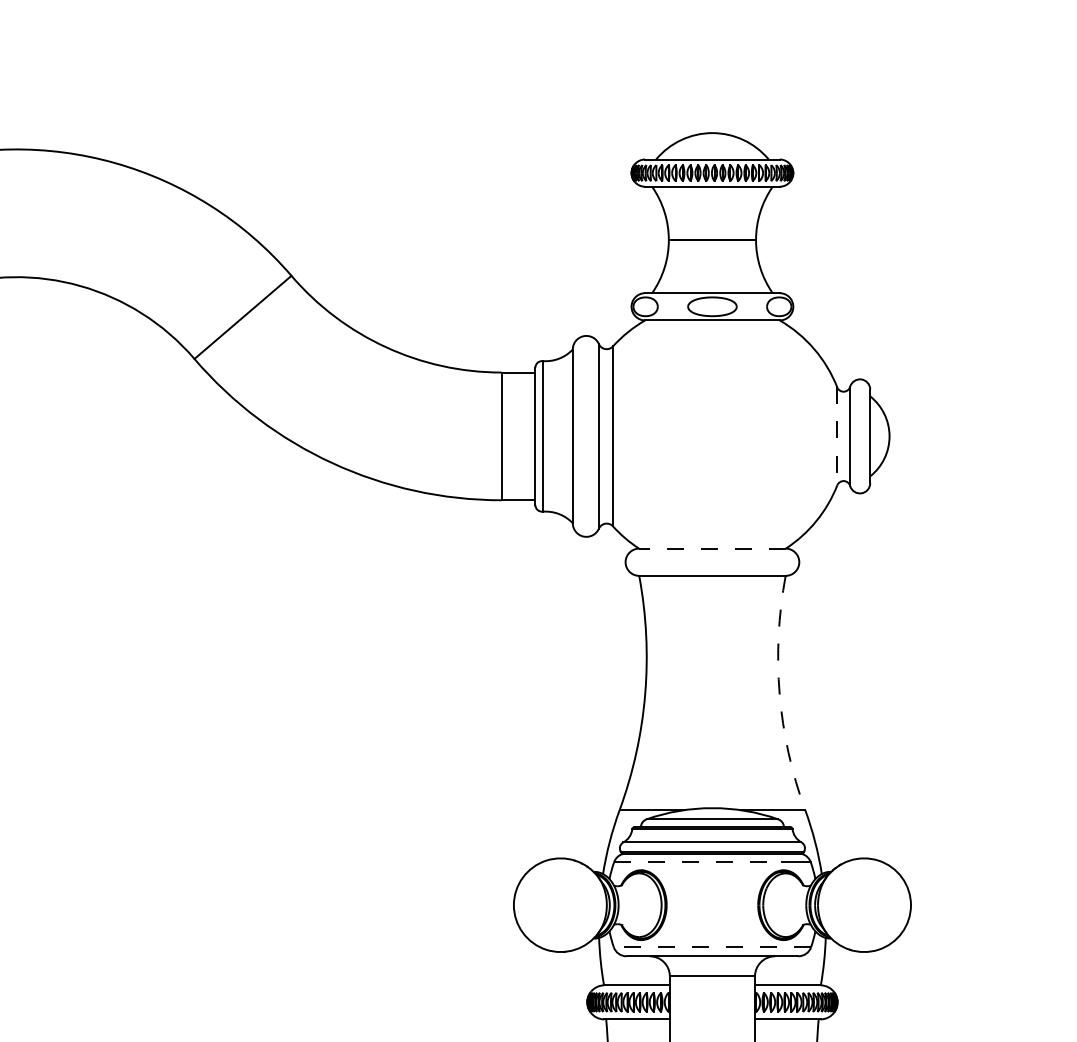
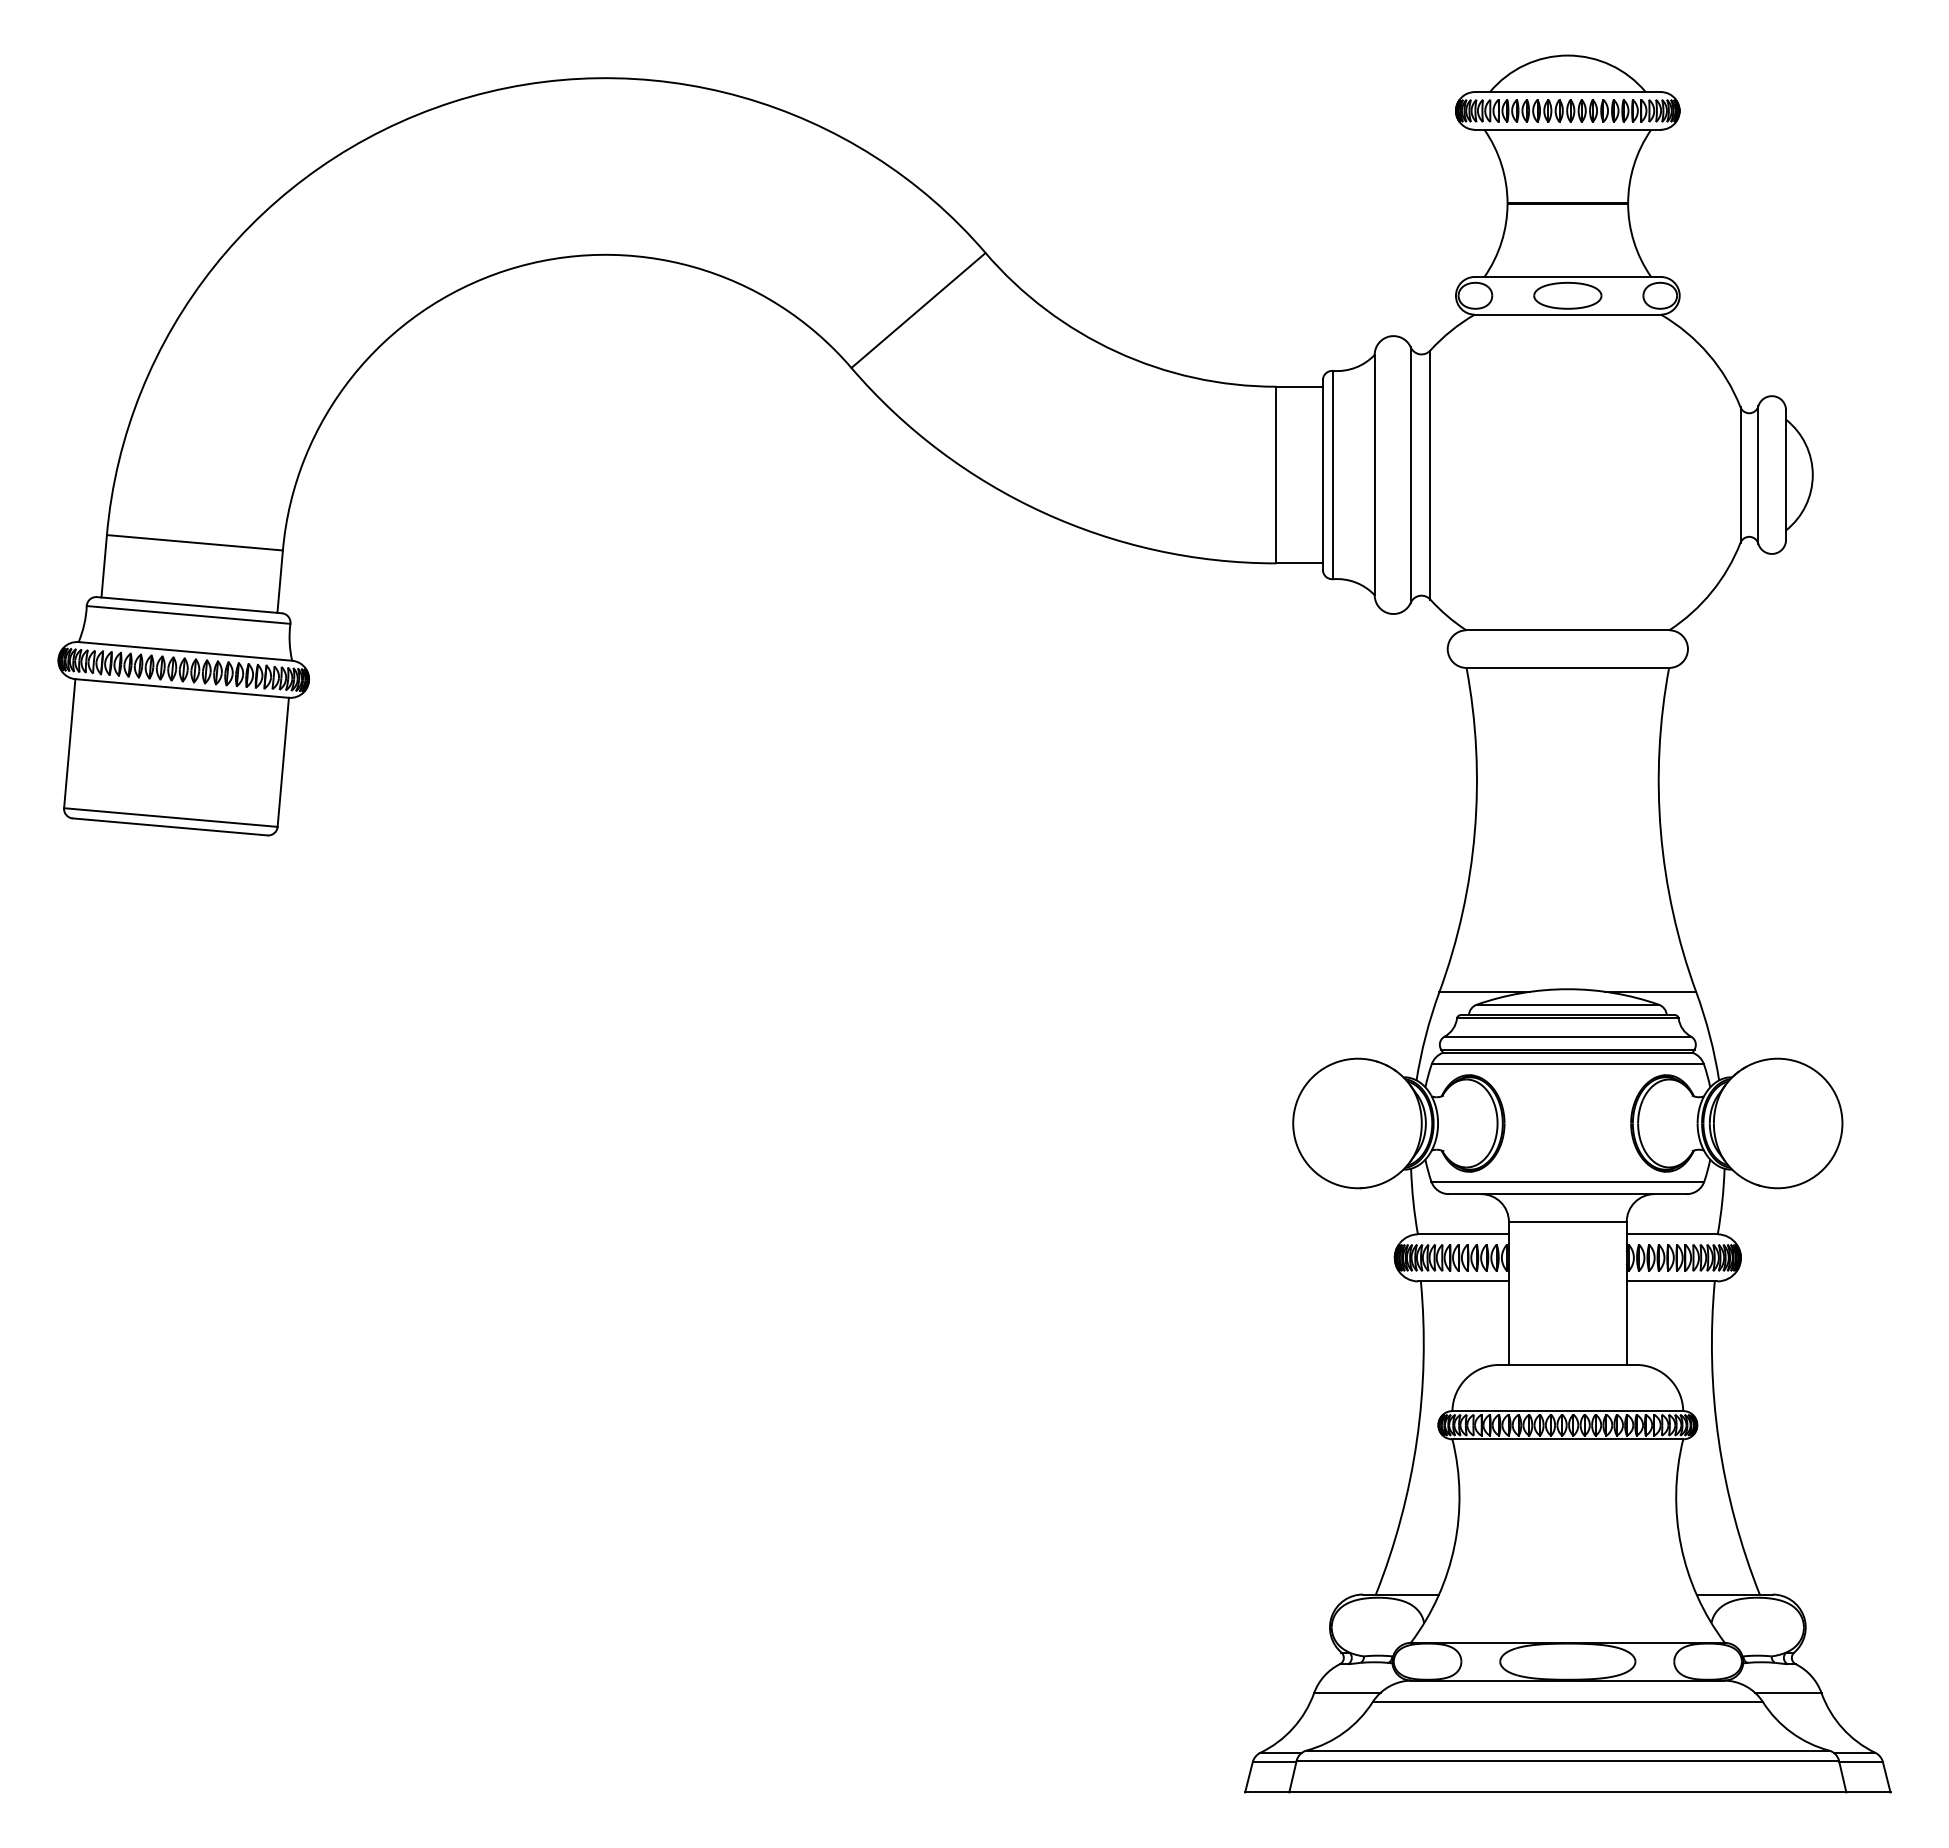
line: (837, 436) -> (1740, 475), dashed -> solid
line: (712, 548) -> (1567, 630), dashed -> solid
arc: (779, 694) -> (1660, 831), dashed -> solid
line: (698, 862) -> (1548, 1064), dashed -> solid
line: (712, 947) -> (1567, 1181), dashed -> solid

